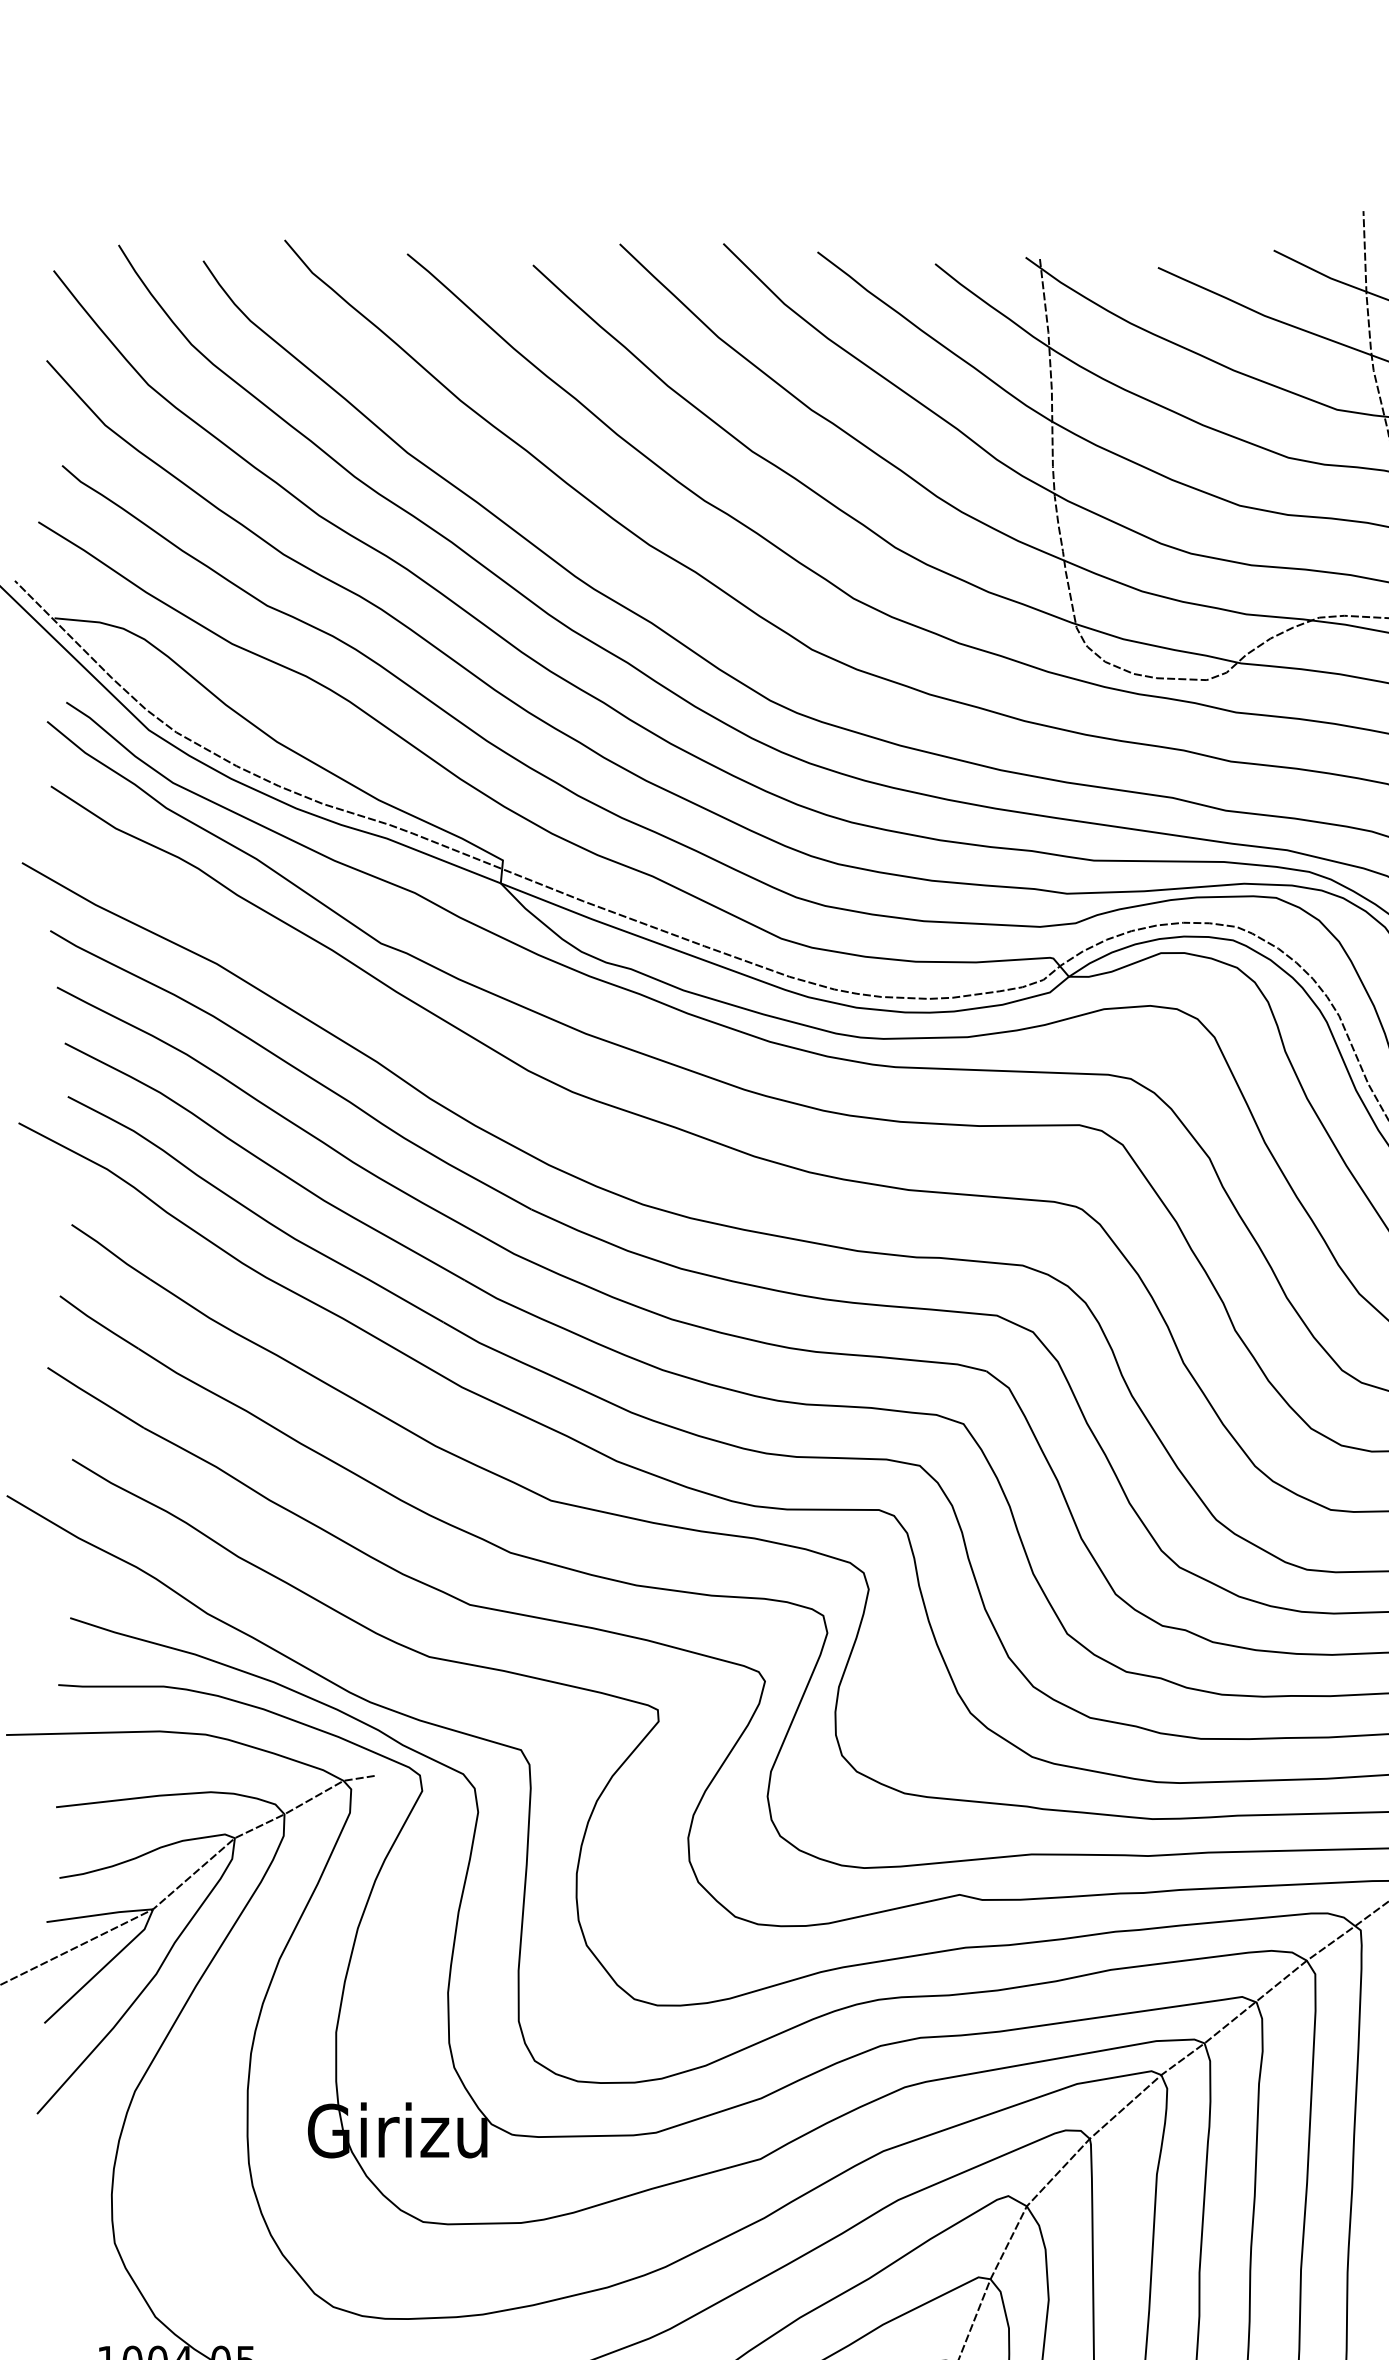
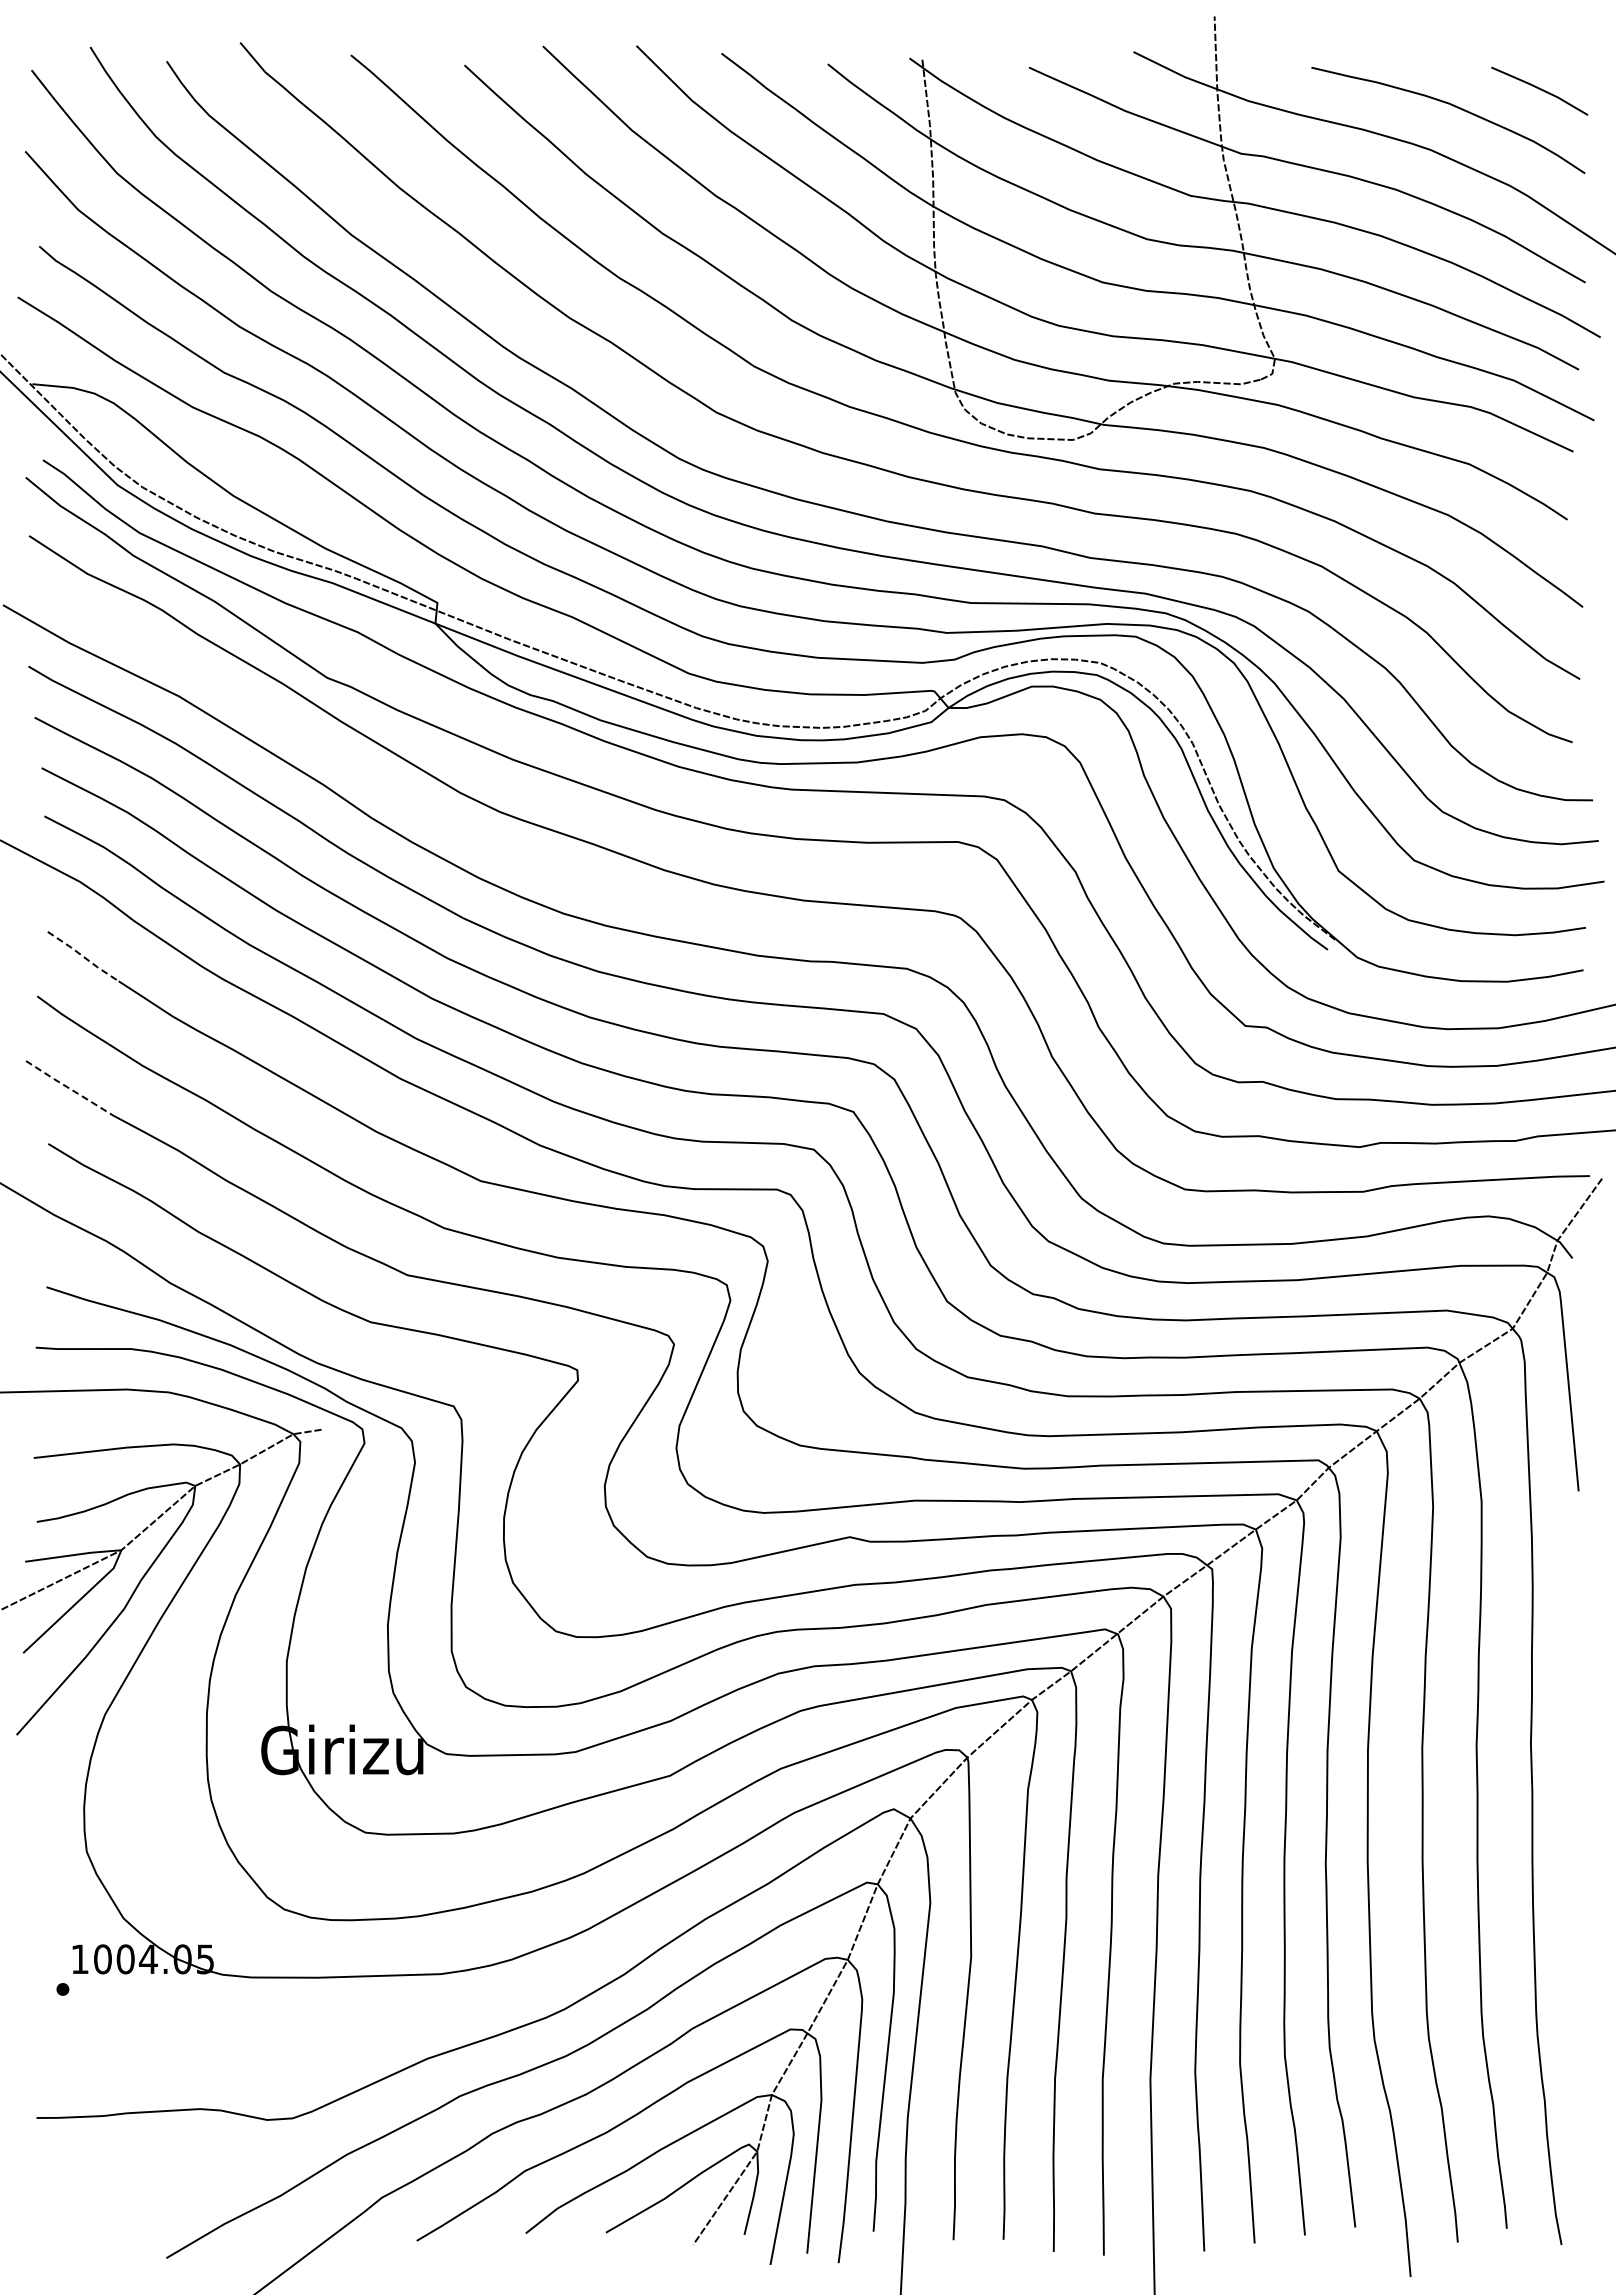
line: (111, 1251) -> (83, 956), solid -> dashed
line: (95, 1398) -> (69, 1088), solid -> dashed

